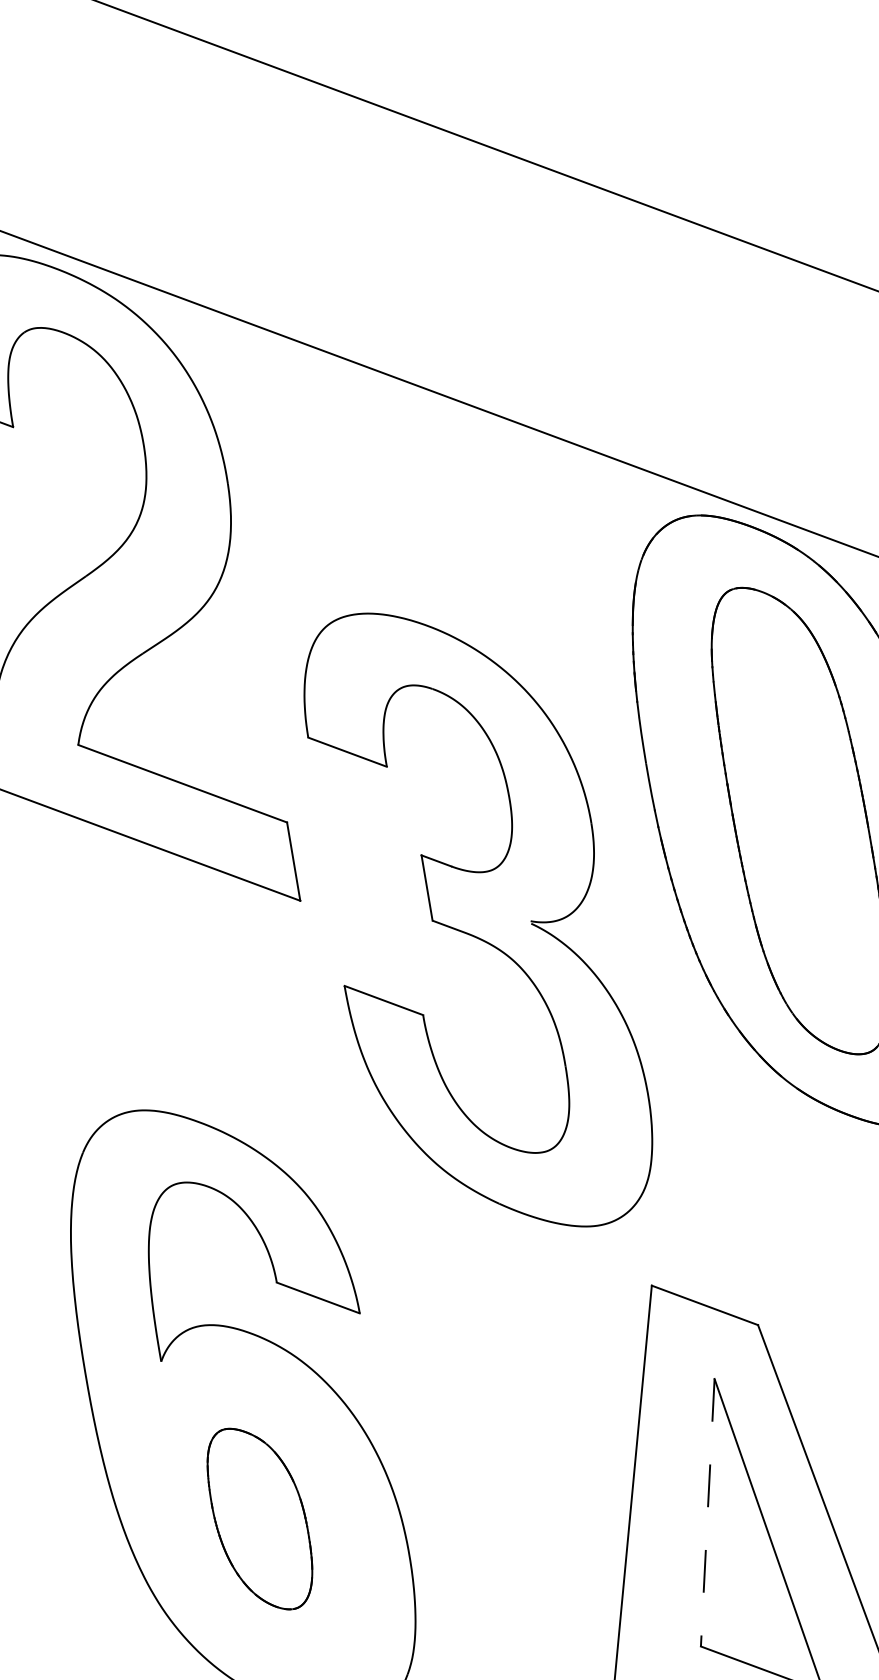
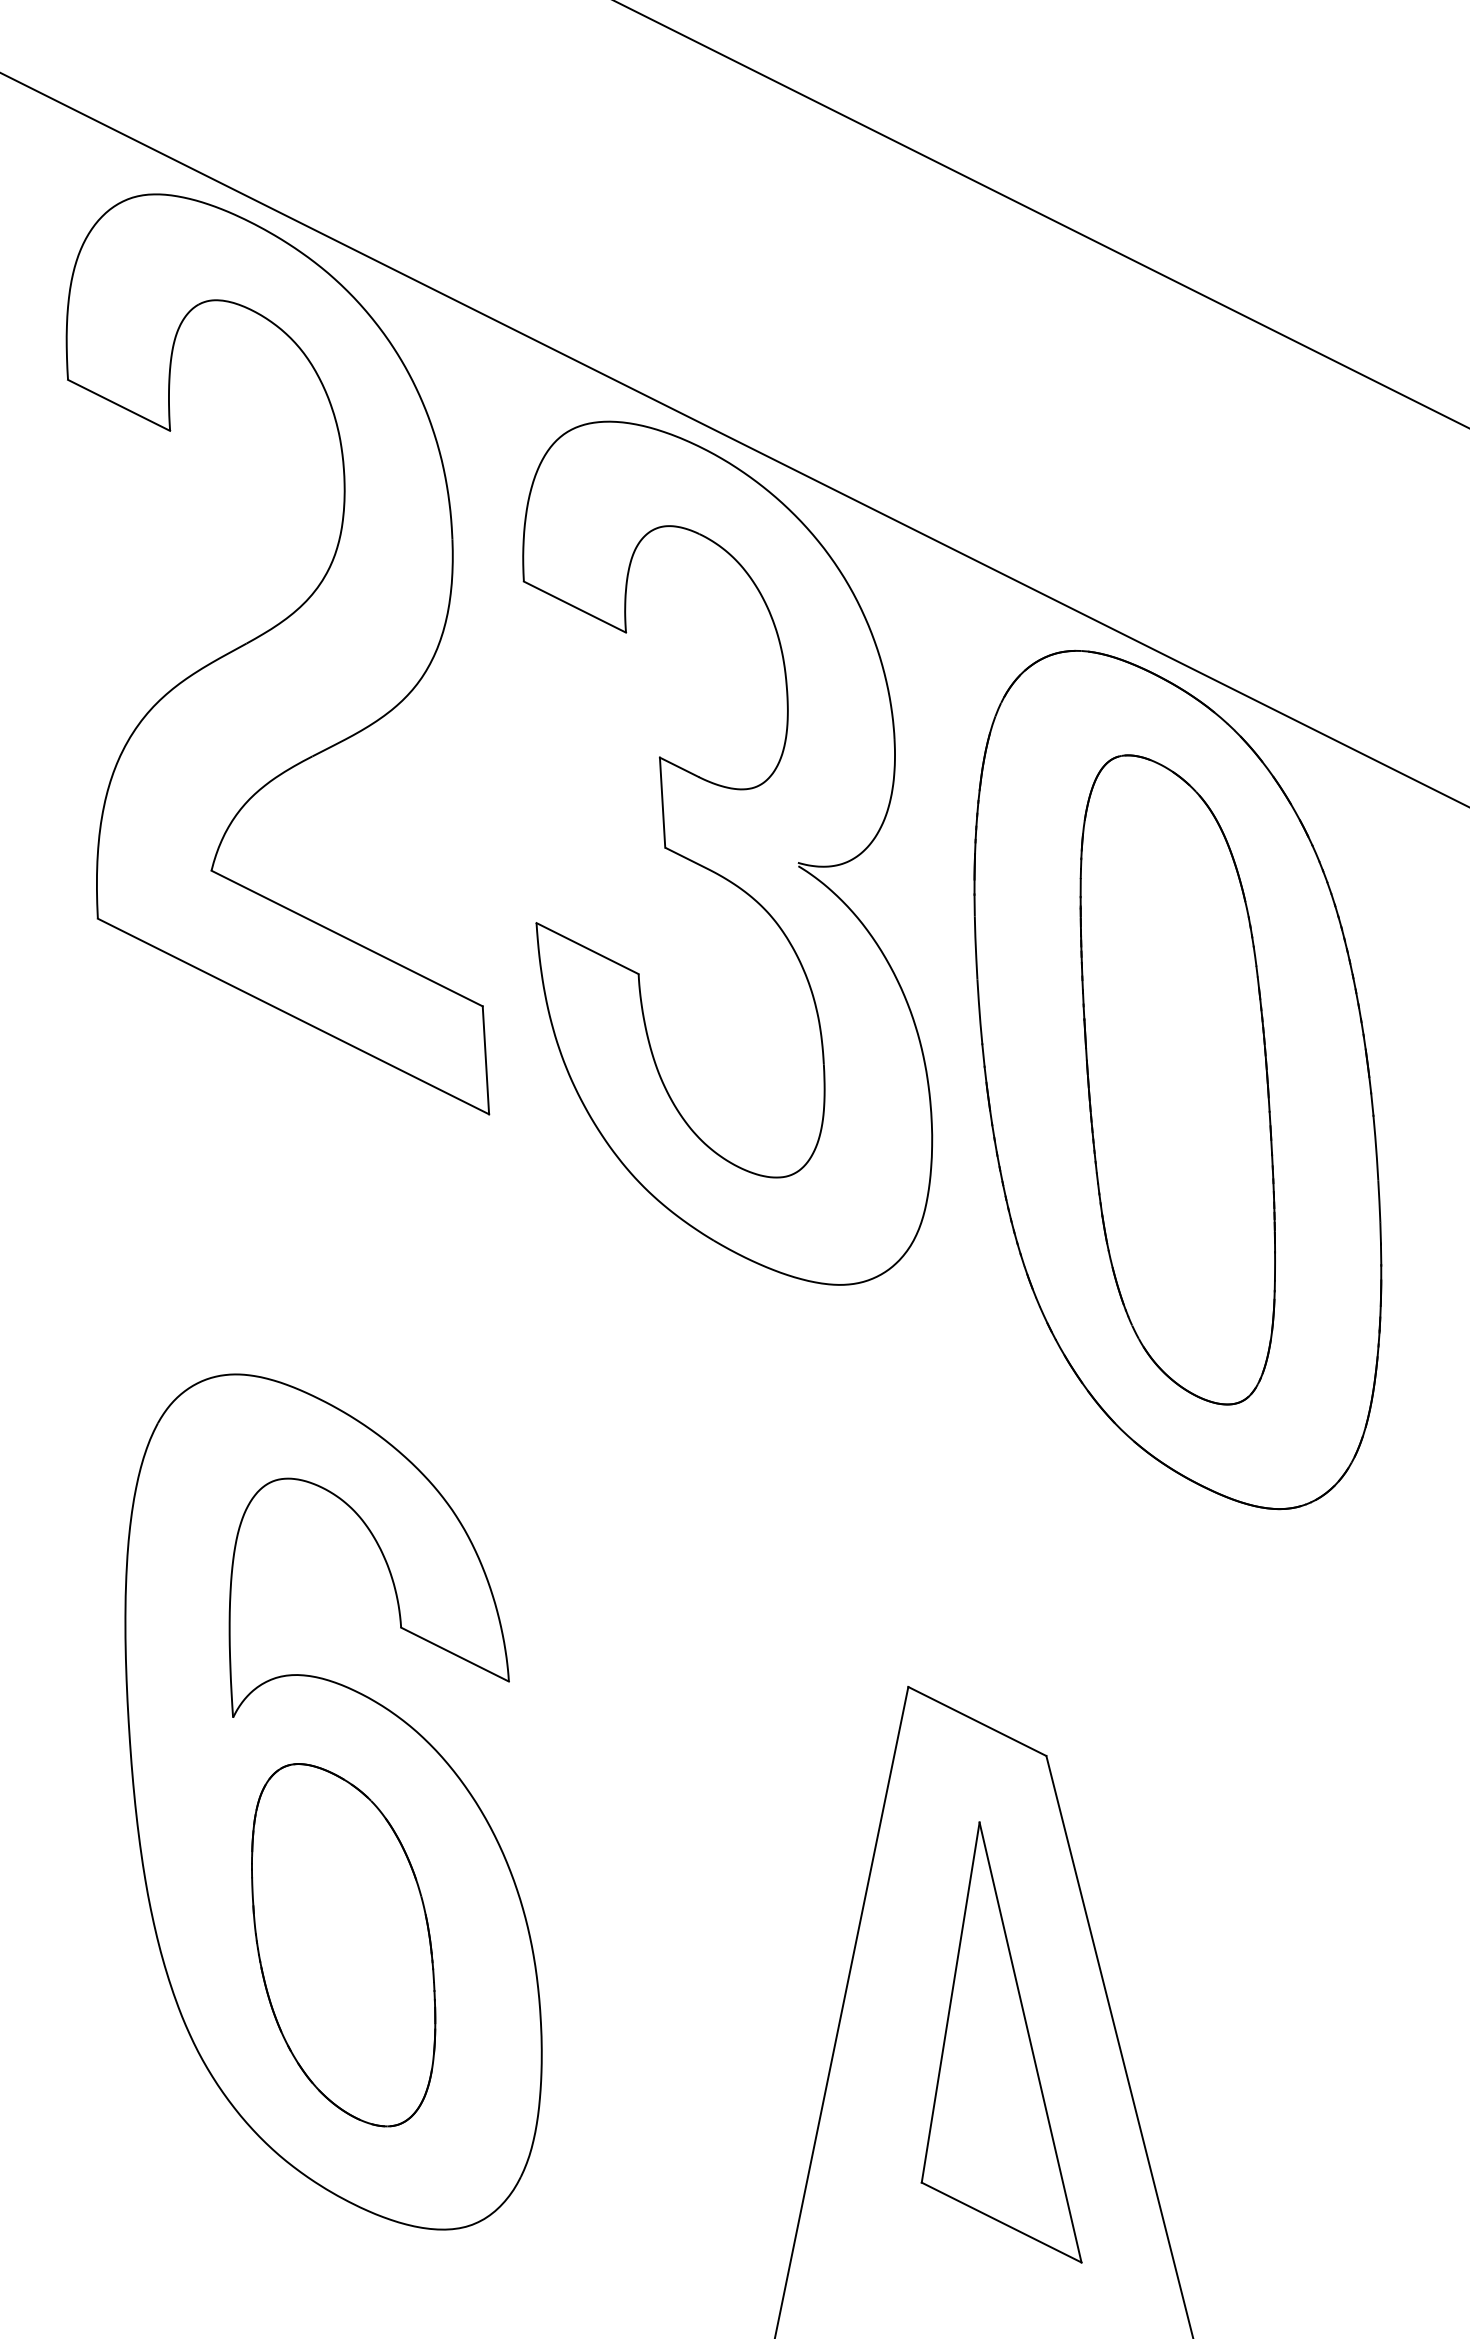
part: (478, 919) -> (727, 852), moved
line: (707, 1513) -> (950, 2003), dashed -> solid
part: (259, 1519) -> (343, 1945), size x1.43

